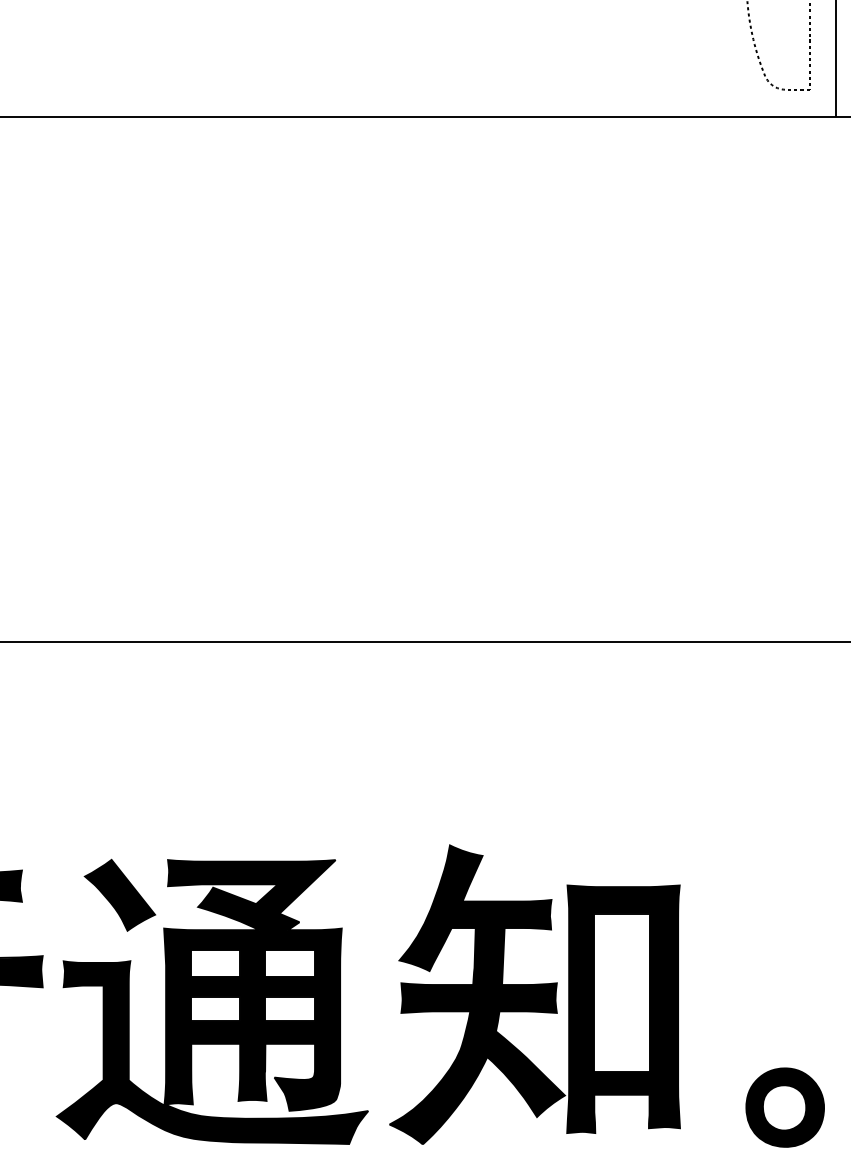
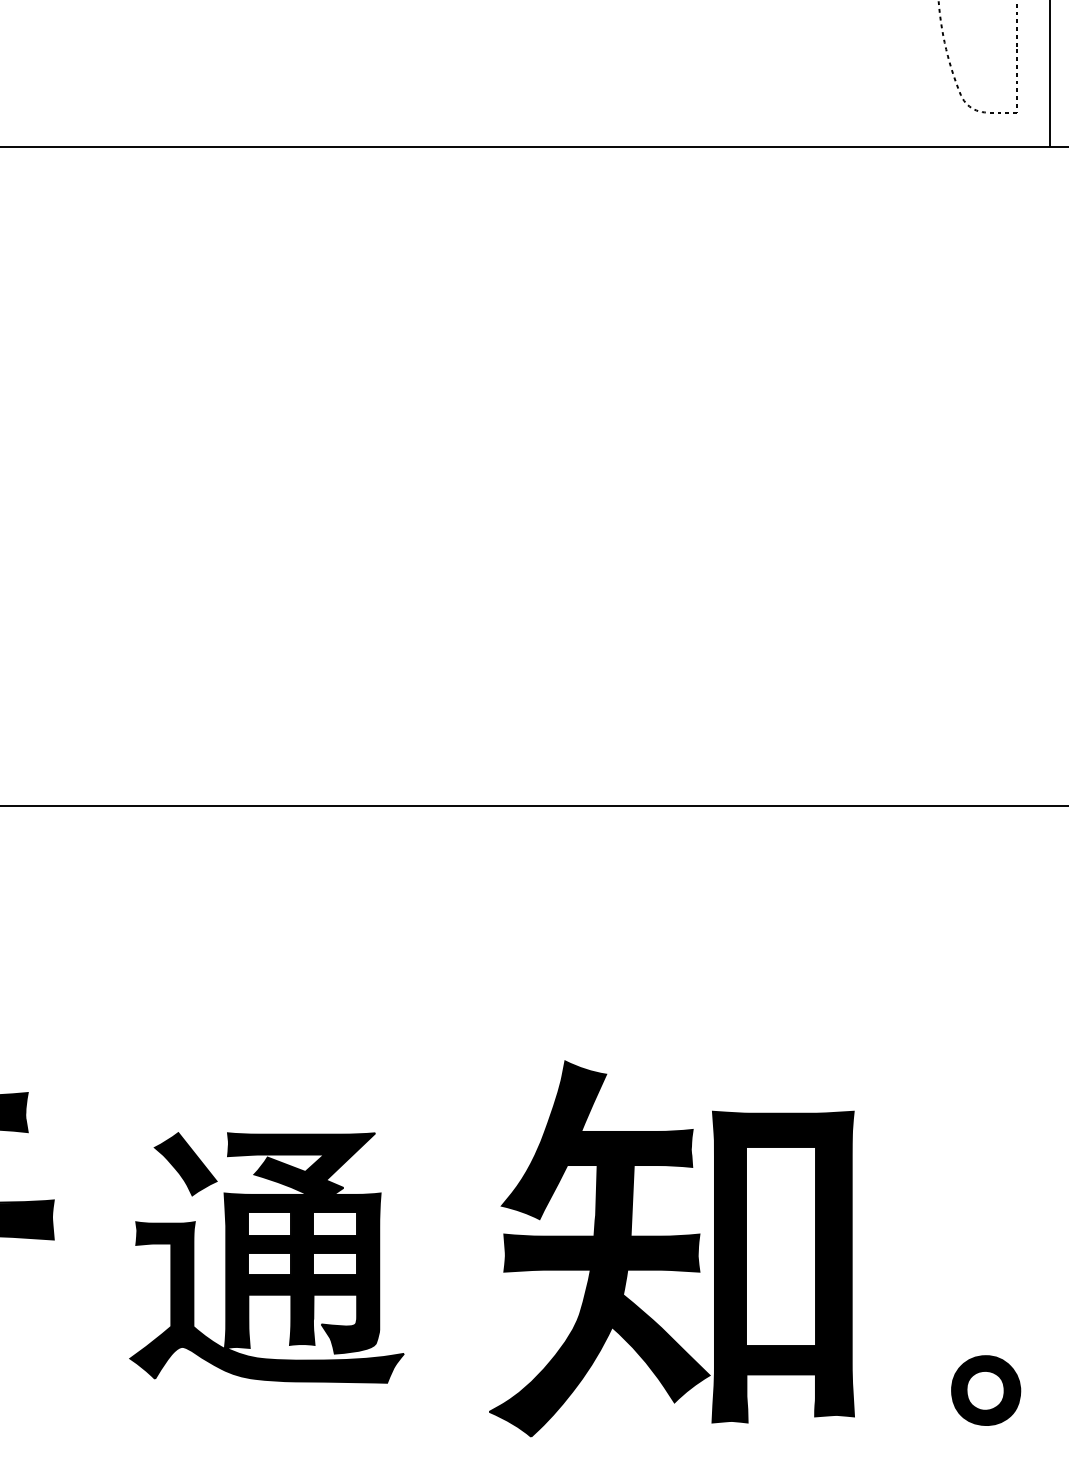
part: (212, 1001) -> (266, 1257), size x0.7
part: (784, 1107) -> (985, 1390), size x0.7

